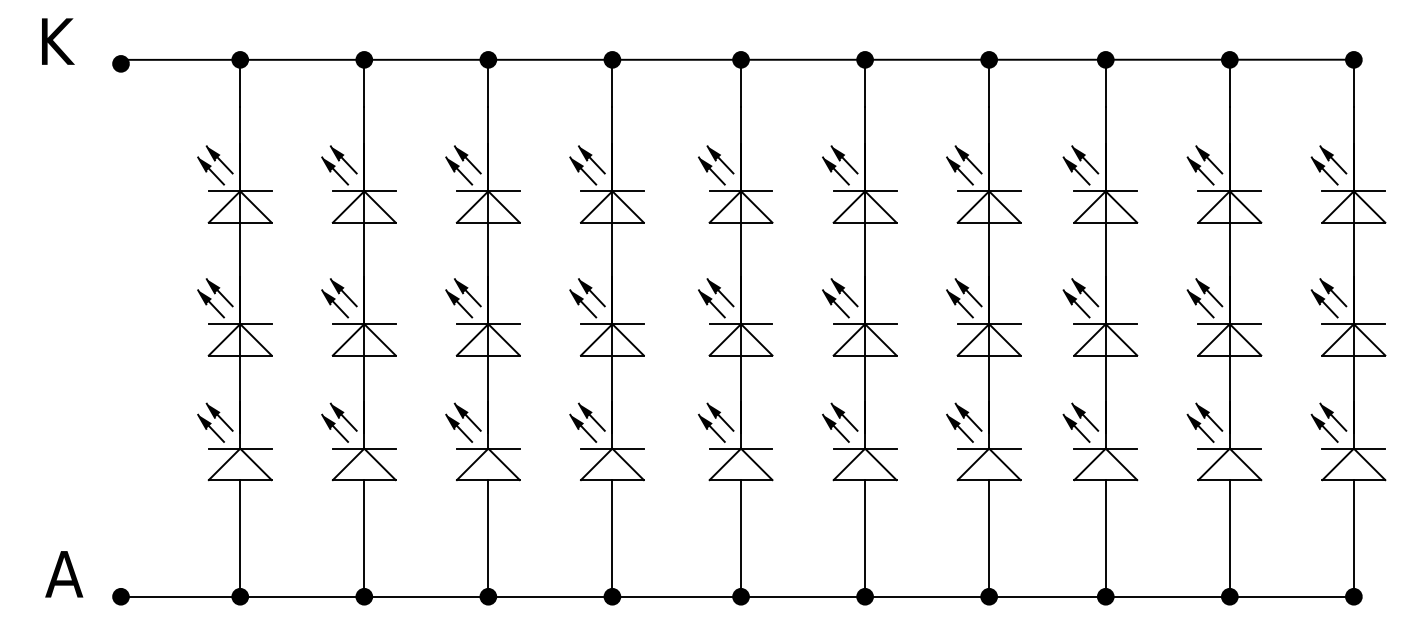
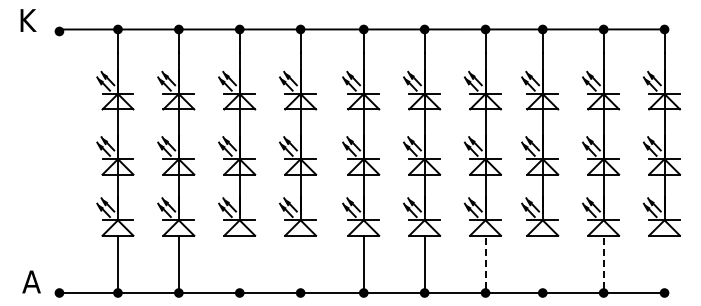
line: (487, 534) -> (239, 262), removed
line: (612, 534) -> (300, 262), removed
line: (989, 534) -> (485, 262), solid -> dashed
line: (1105, 534) -> (542, 262), removed
line: (1229, 534) -> (603, 262), solid -> dashed
line: (1353, 534) -> (664, 262), removed

